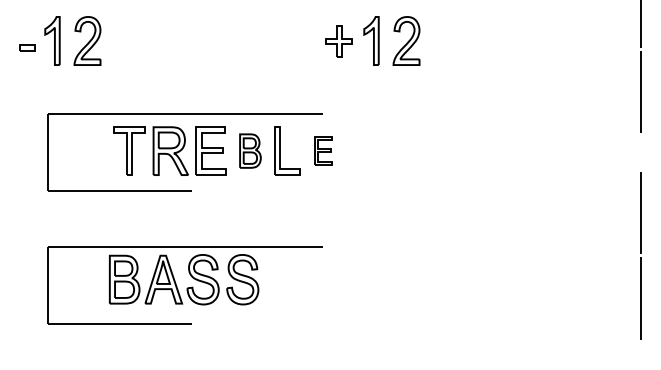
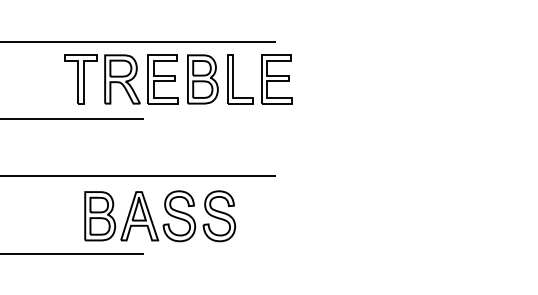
part: (250, 150) -> (202, 78), size x1.43
part: (323, 150) -> (276, 78), size x1.67
part: (190, 276) -> (166, 213), moved

